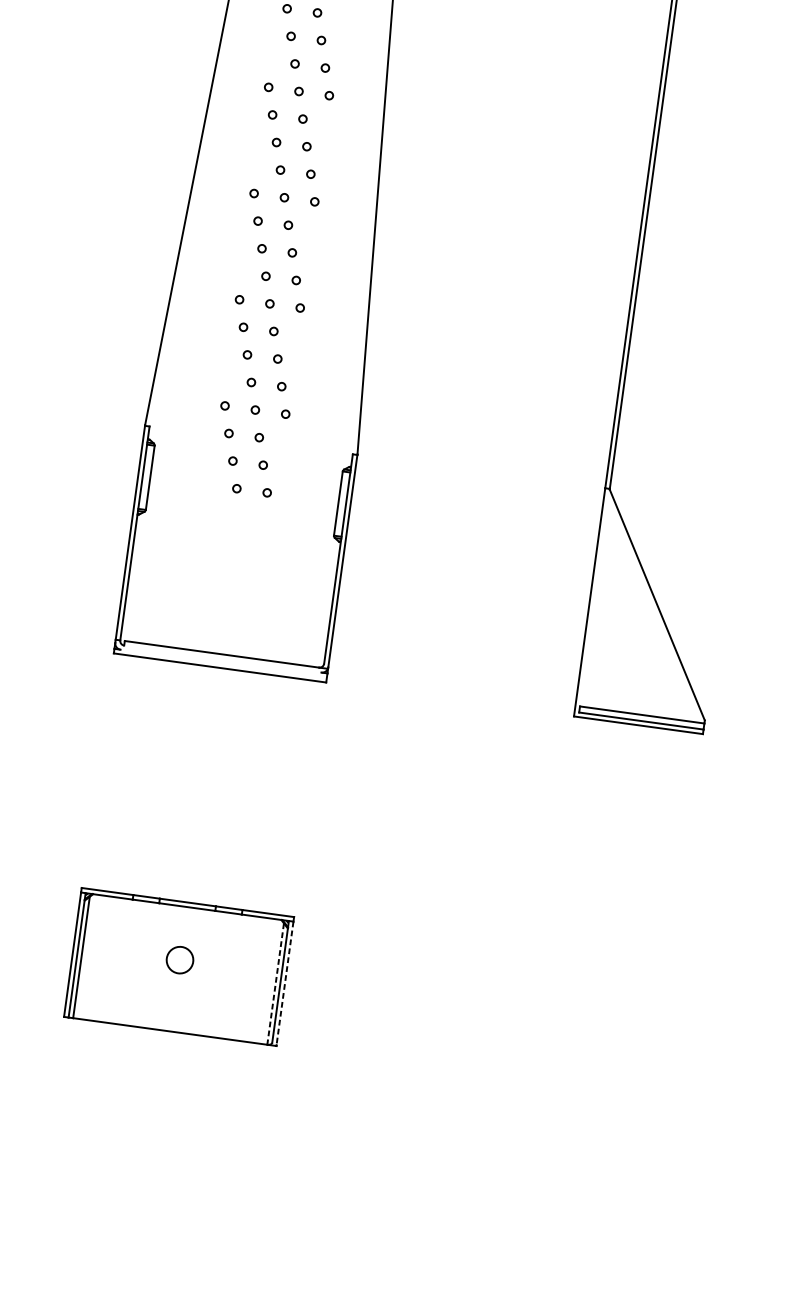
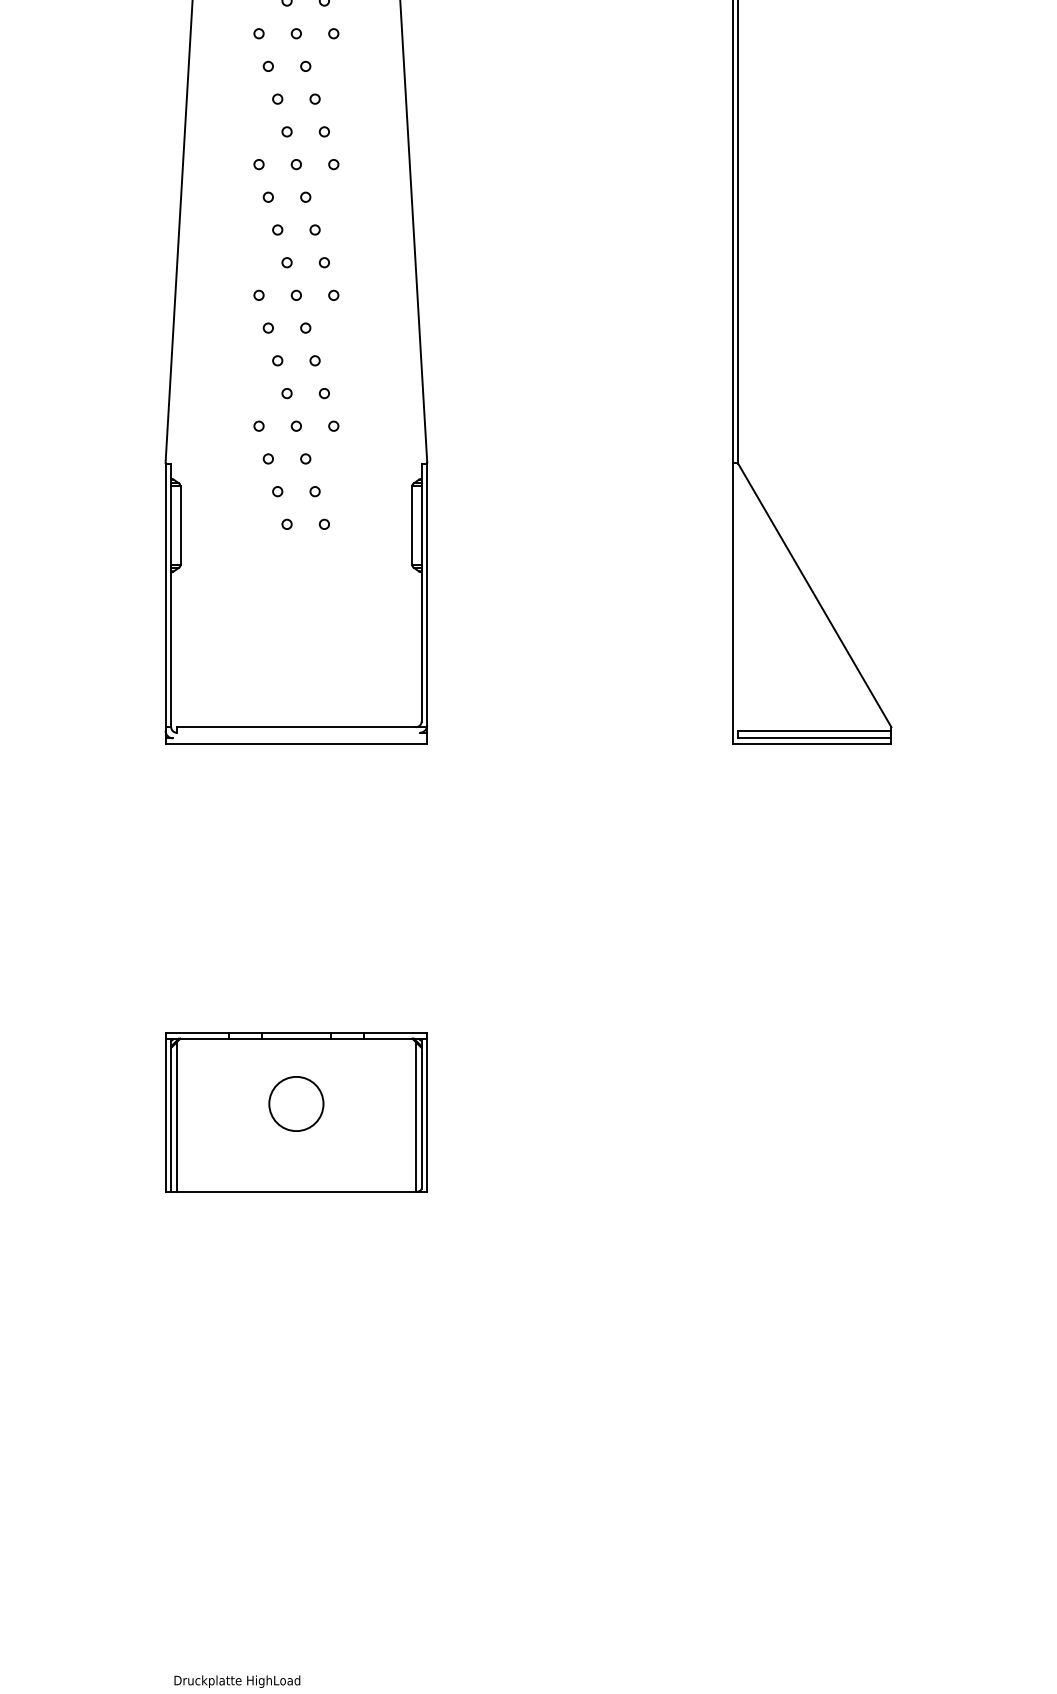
circle: (180, 959) -> (296, 1103), size x1.67
line: (275, 984) -> (416, 1117), dashed -> solid
line: (285, 984) -> (427, 1115), dashed -> solid

